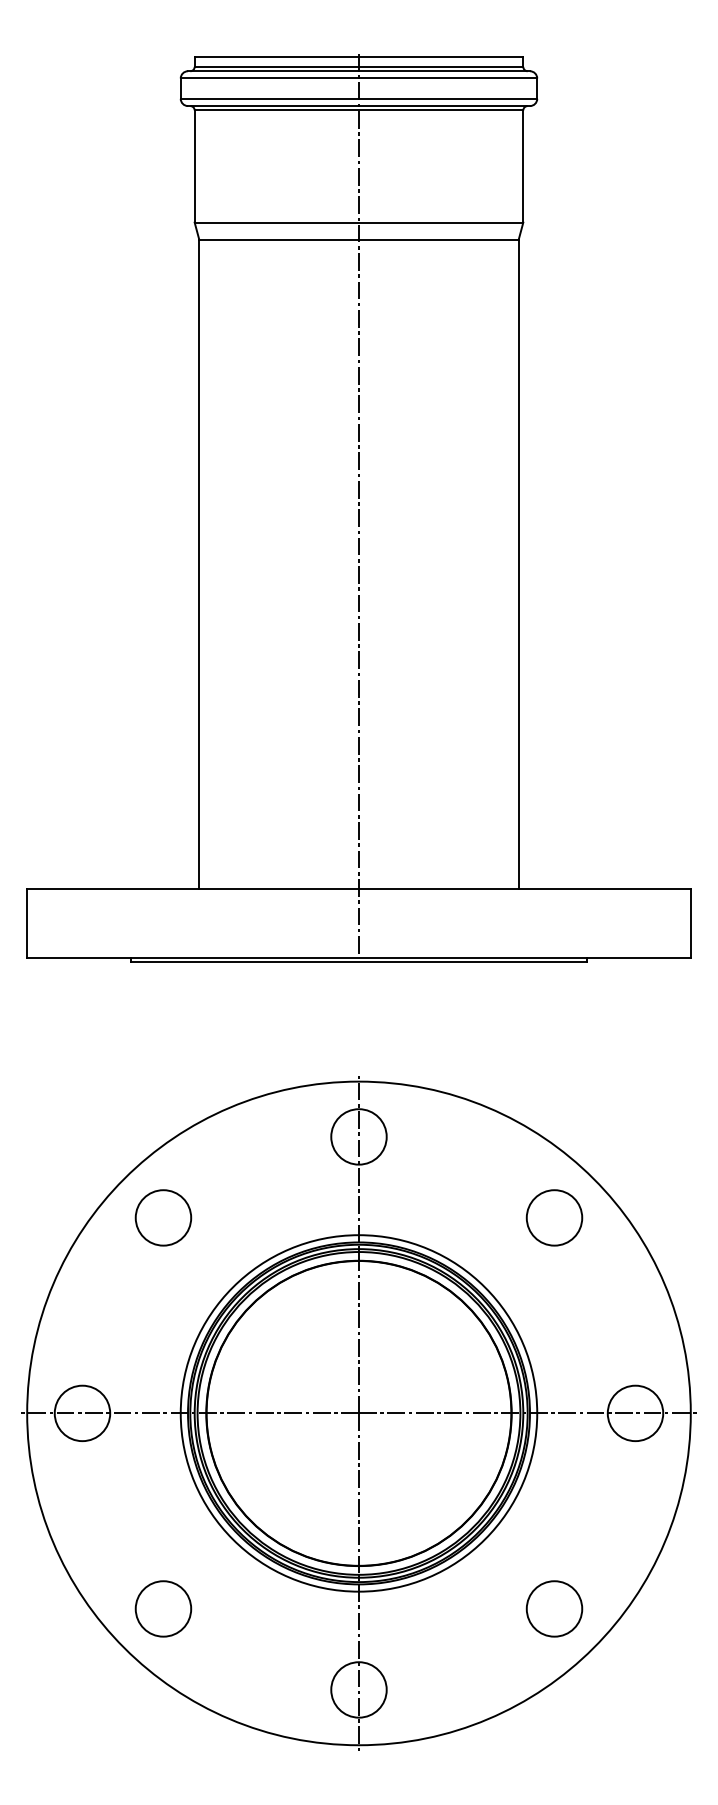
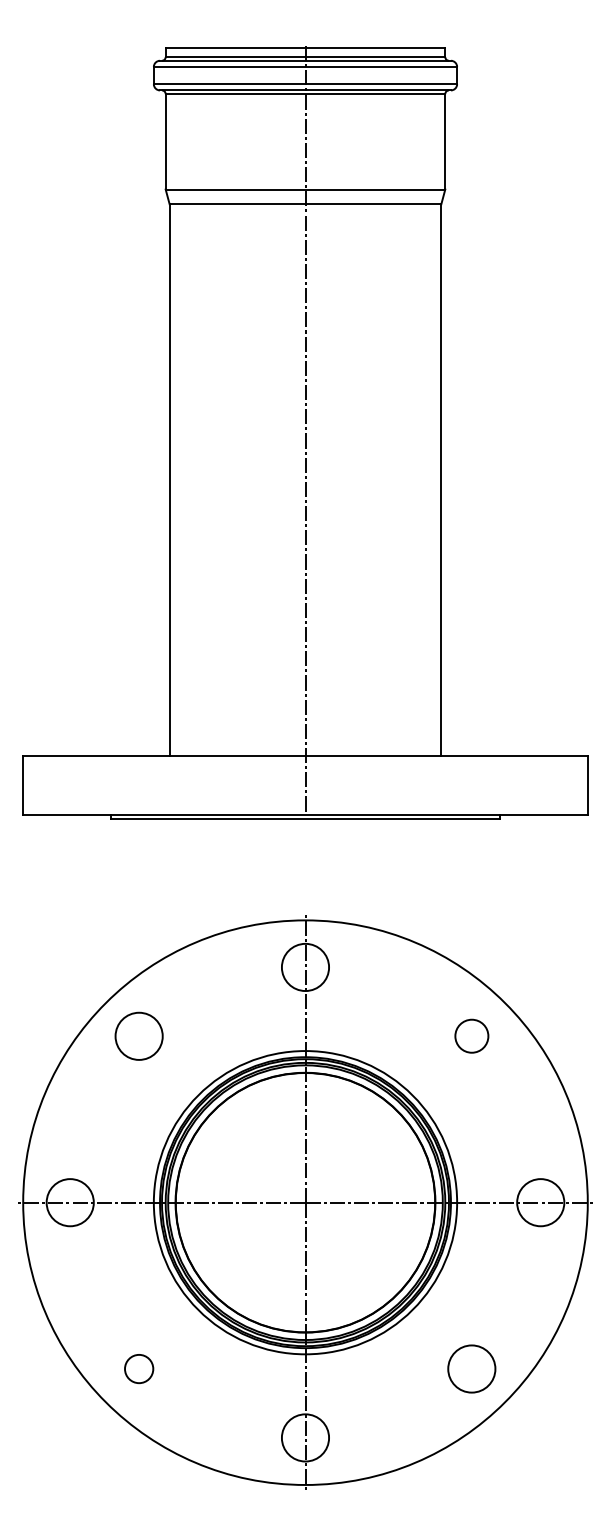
circle: (554, 1216) -> (471, 1035), size x0.7
circle: (162, 1608) -> (138, 1368), size x0.6

